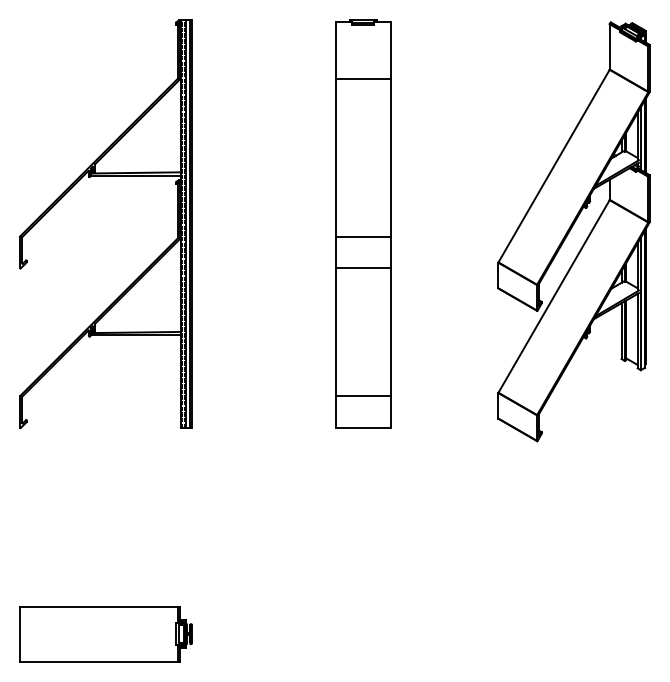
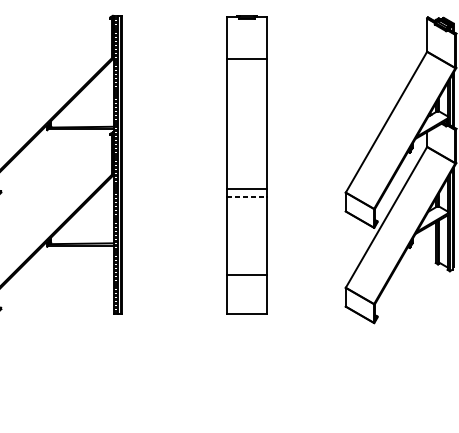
line: (362, 236) -> (246, 188), moved
line: (363, 268) -> (247, 196), solid -> dashed
line: (362, 396) -> (246, 275), moved

